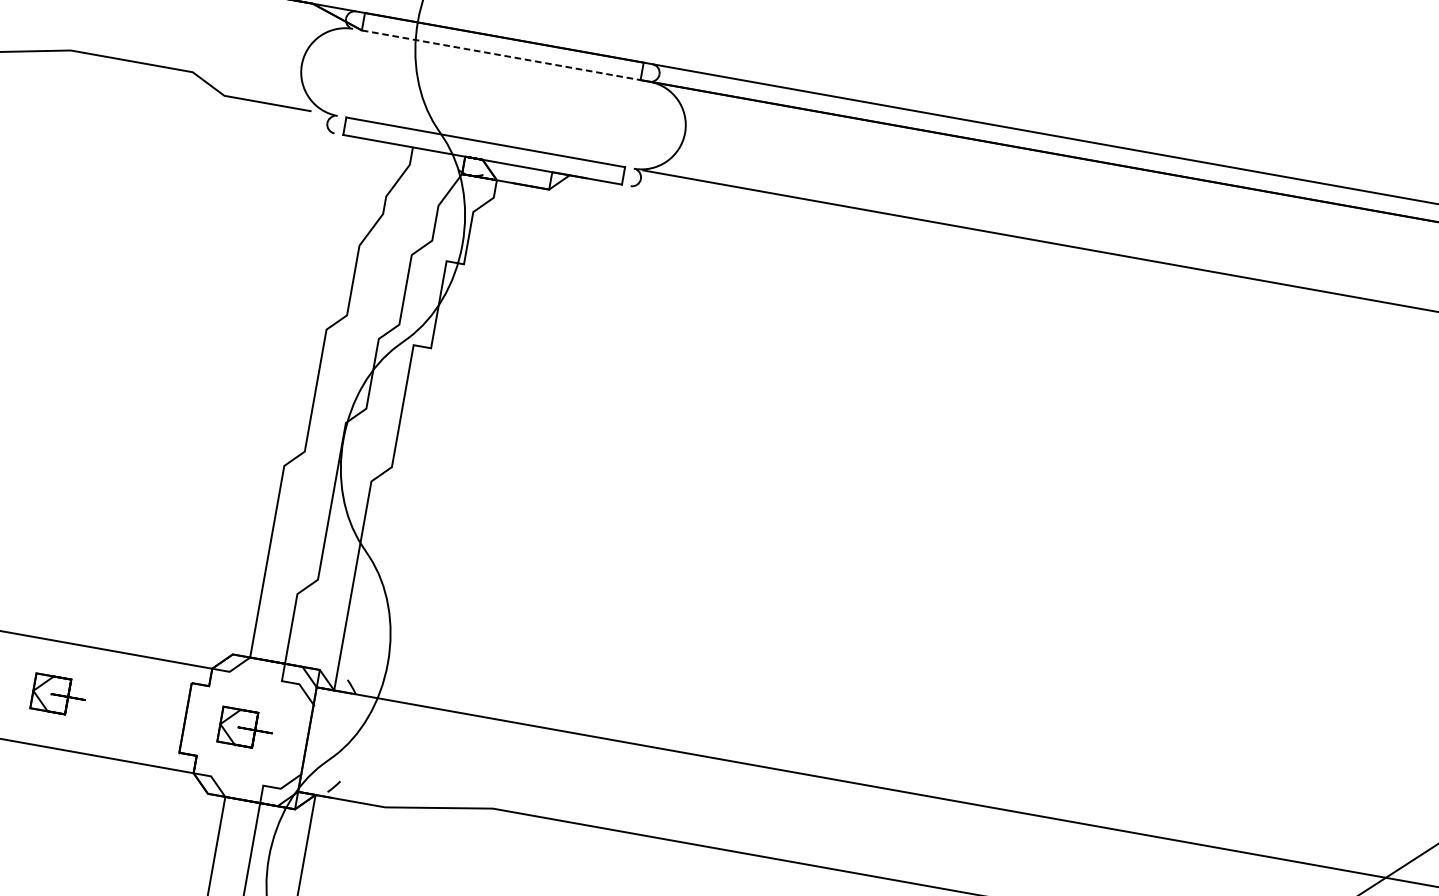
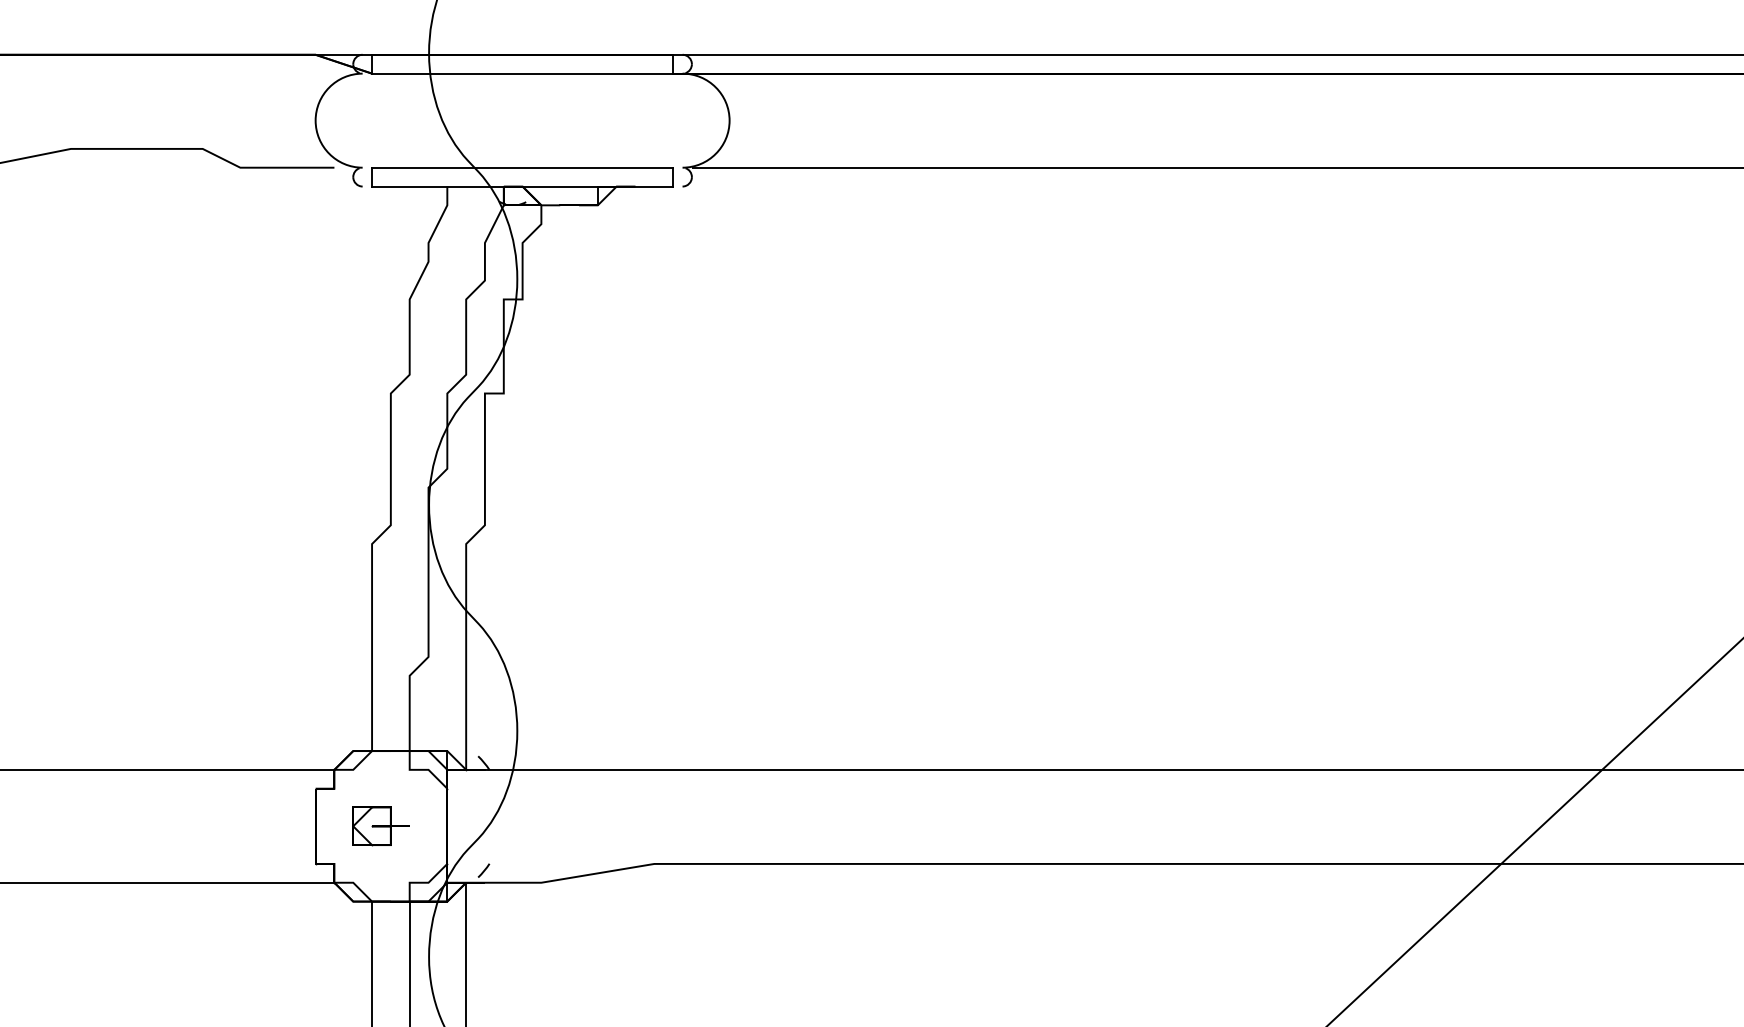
line: (501, 55) -> (522, 73), dashed -> solid
part: (58, 695) -> (178, 826), removed

